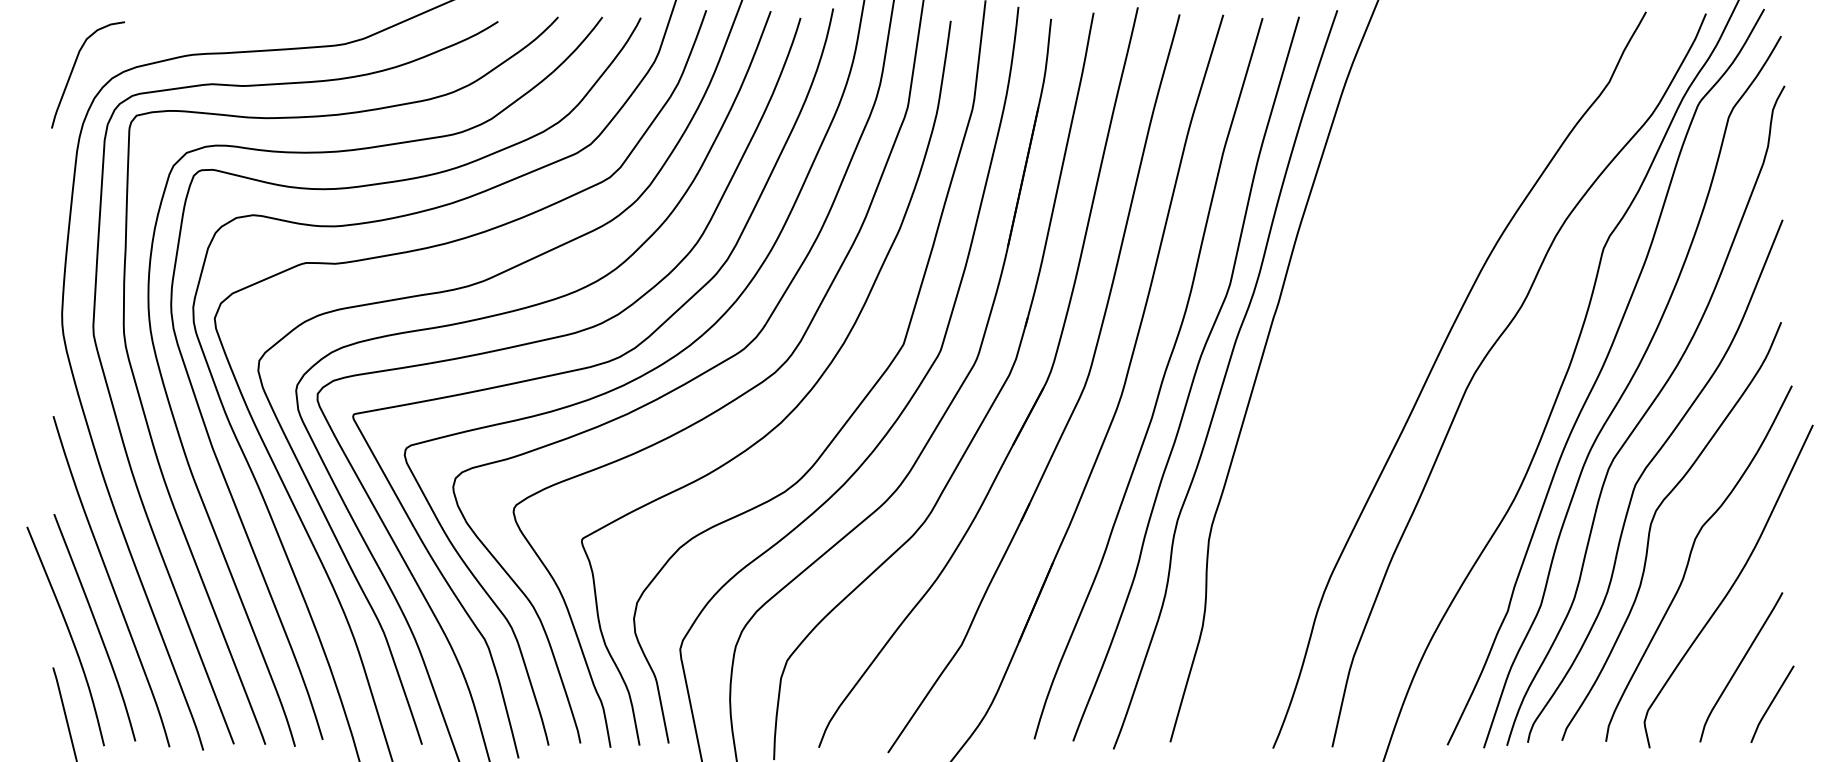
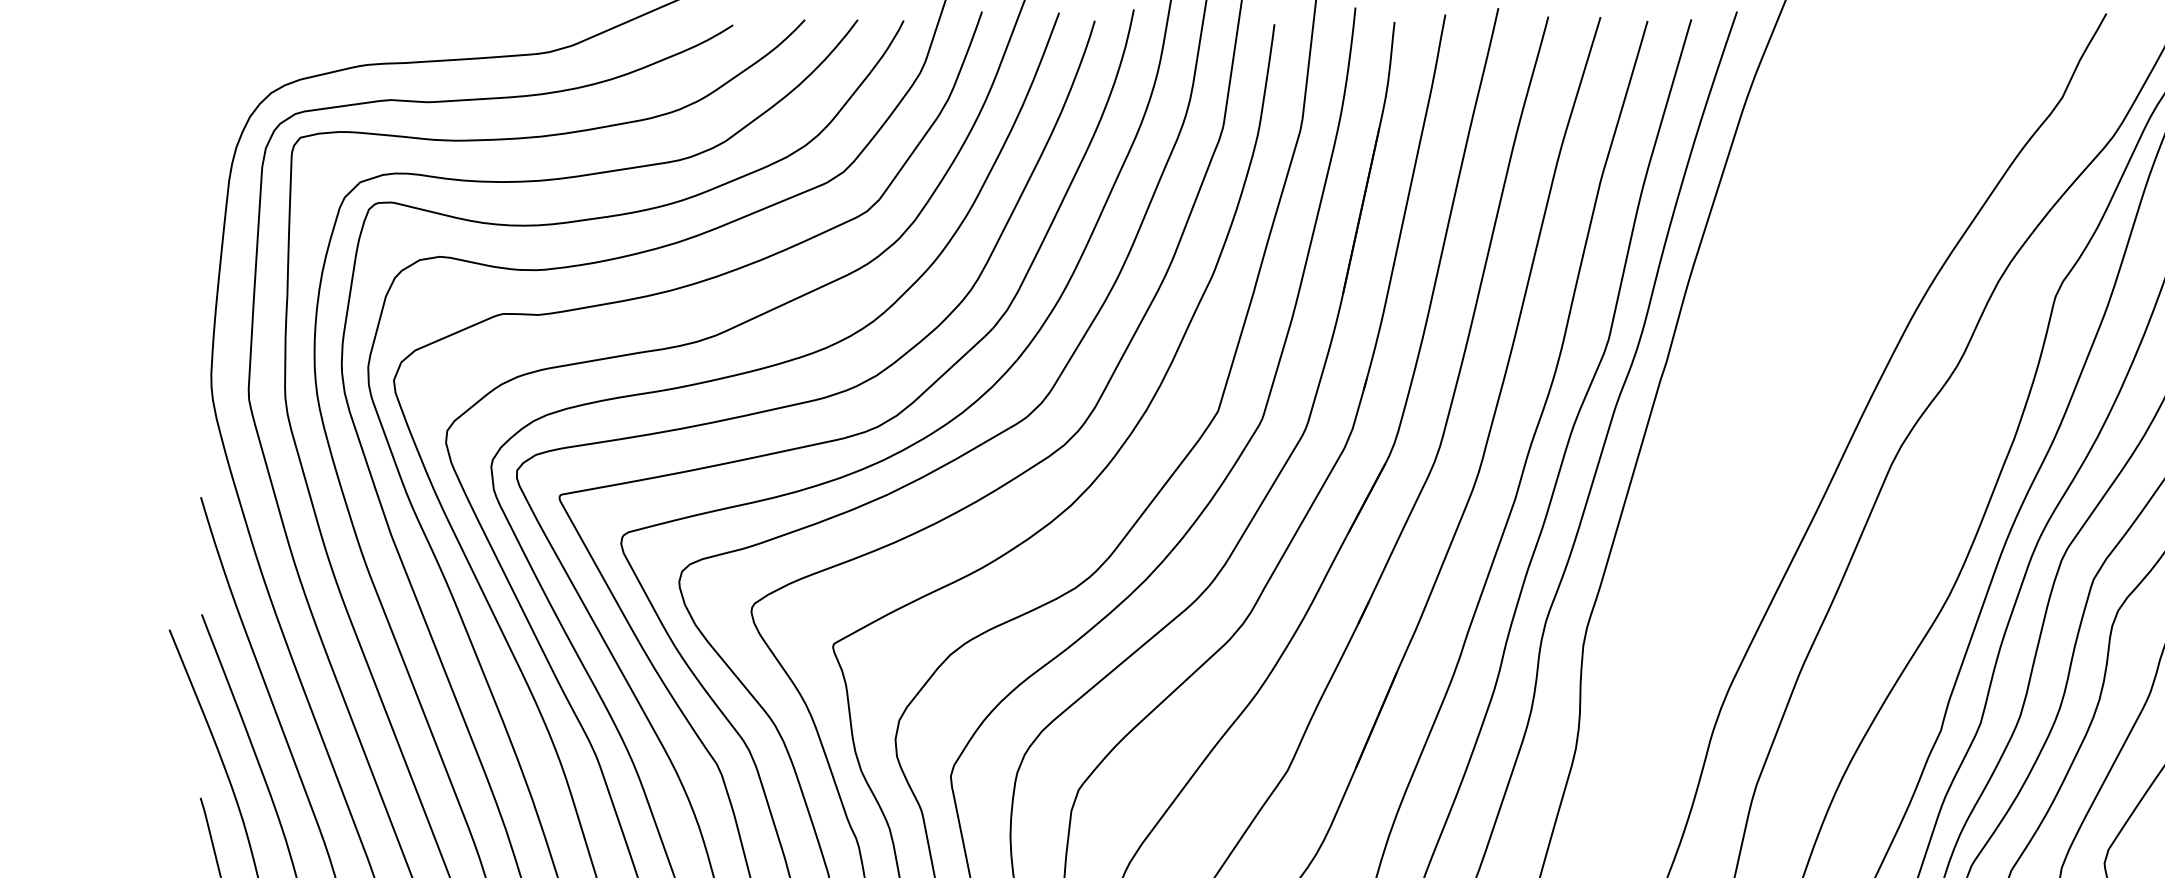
curve: (73, 70) -> (224, 83), removed

